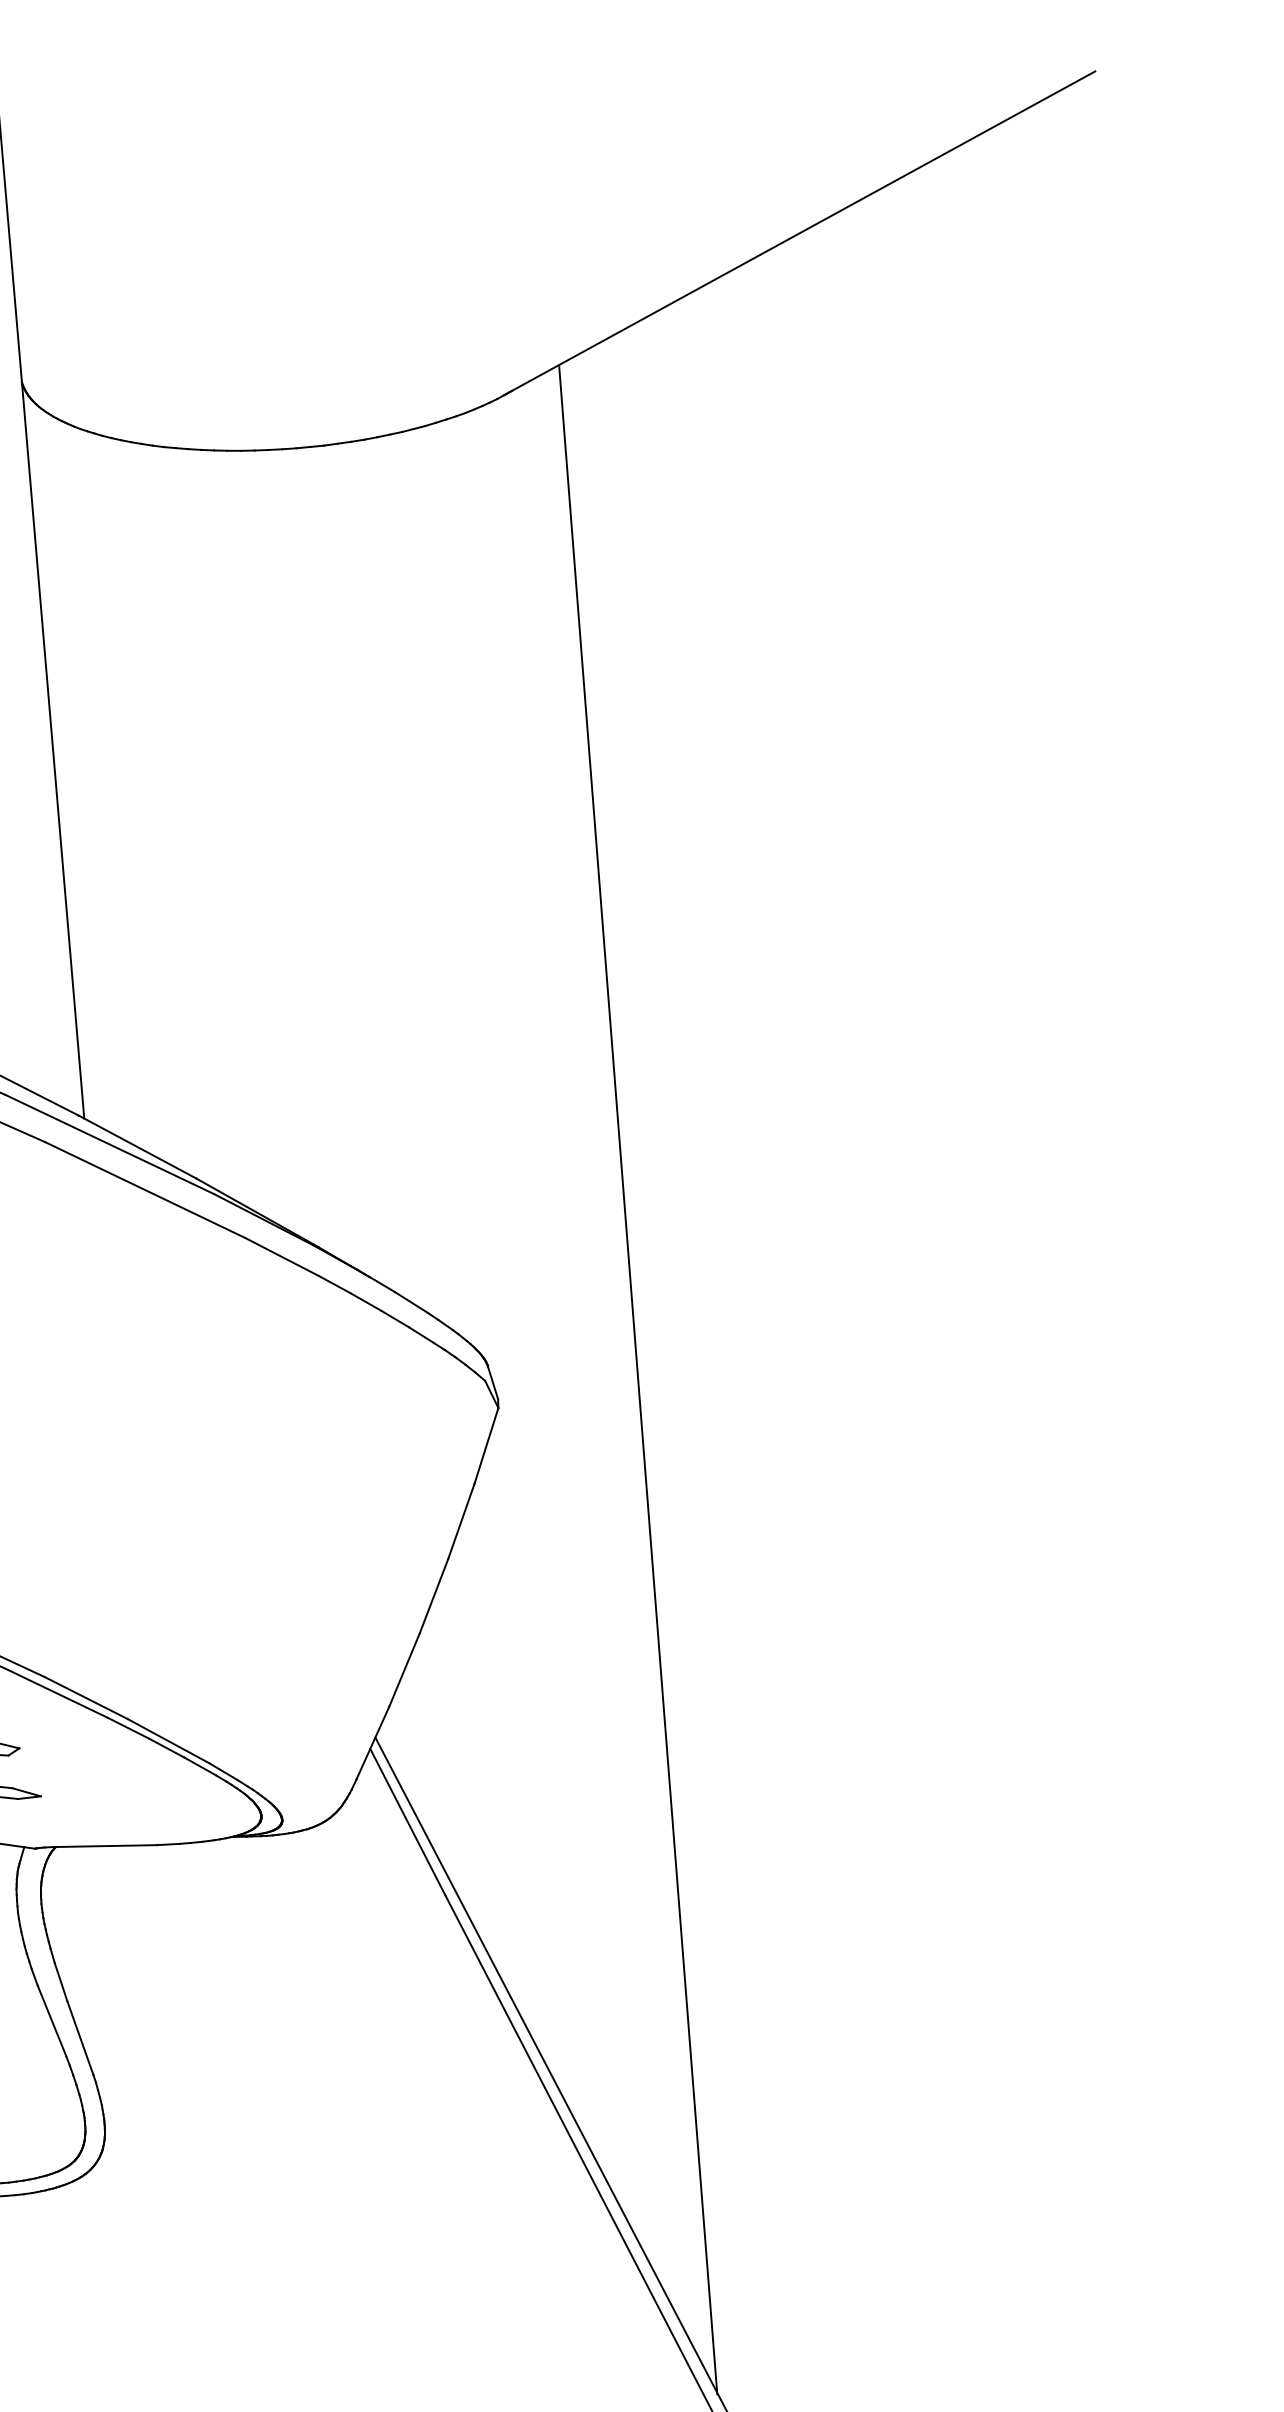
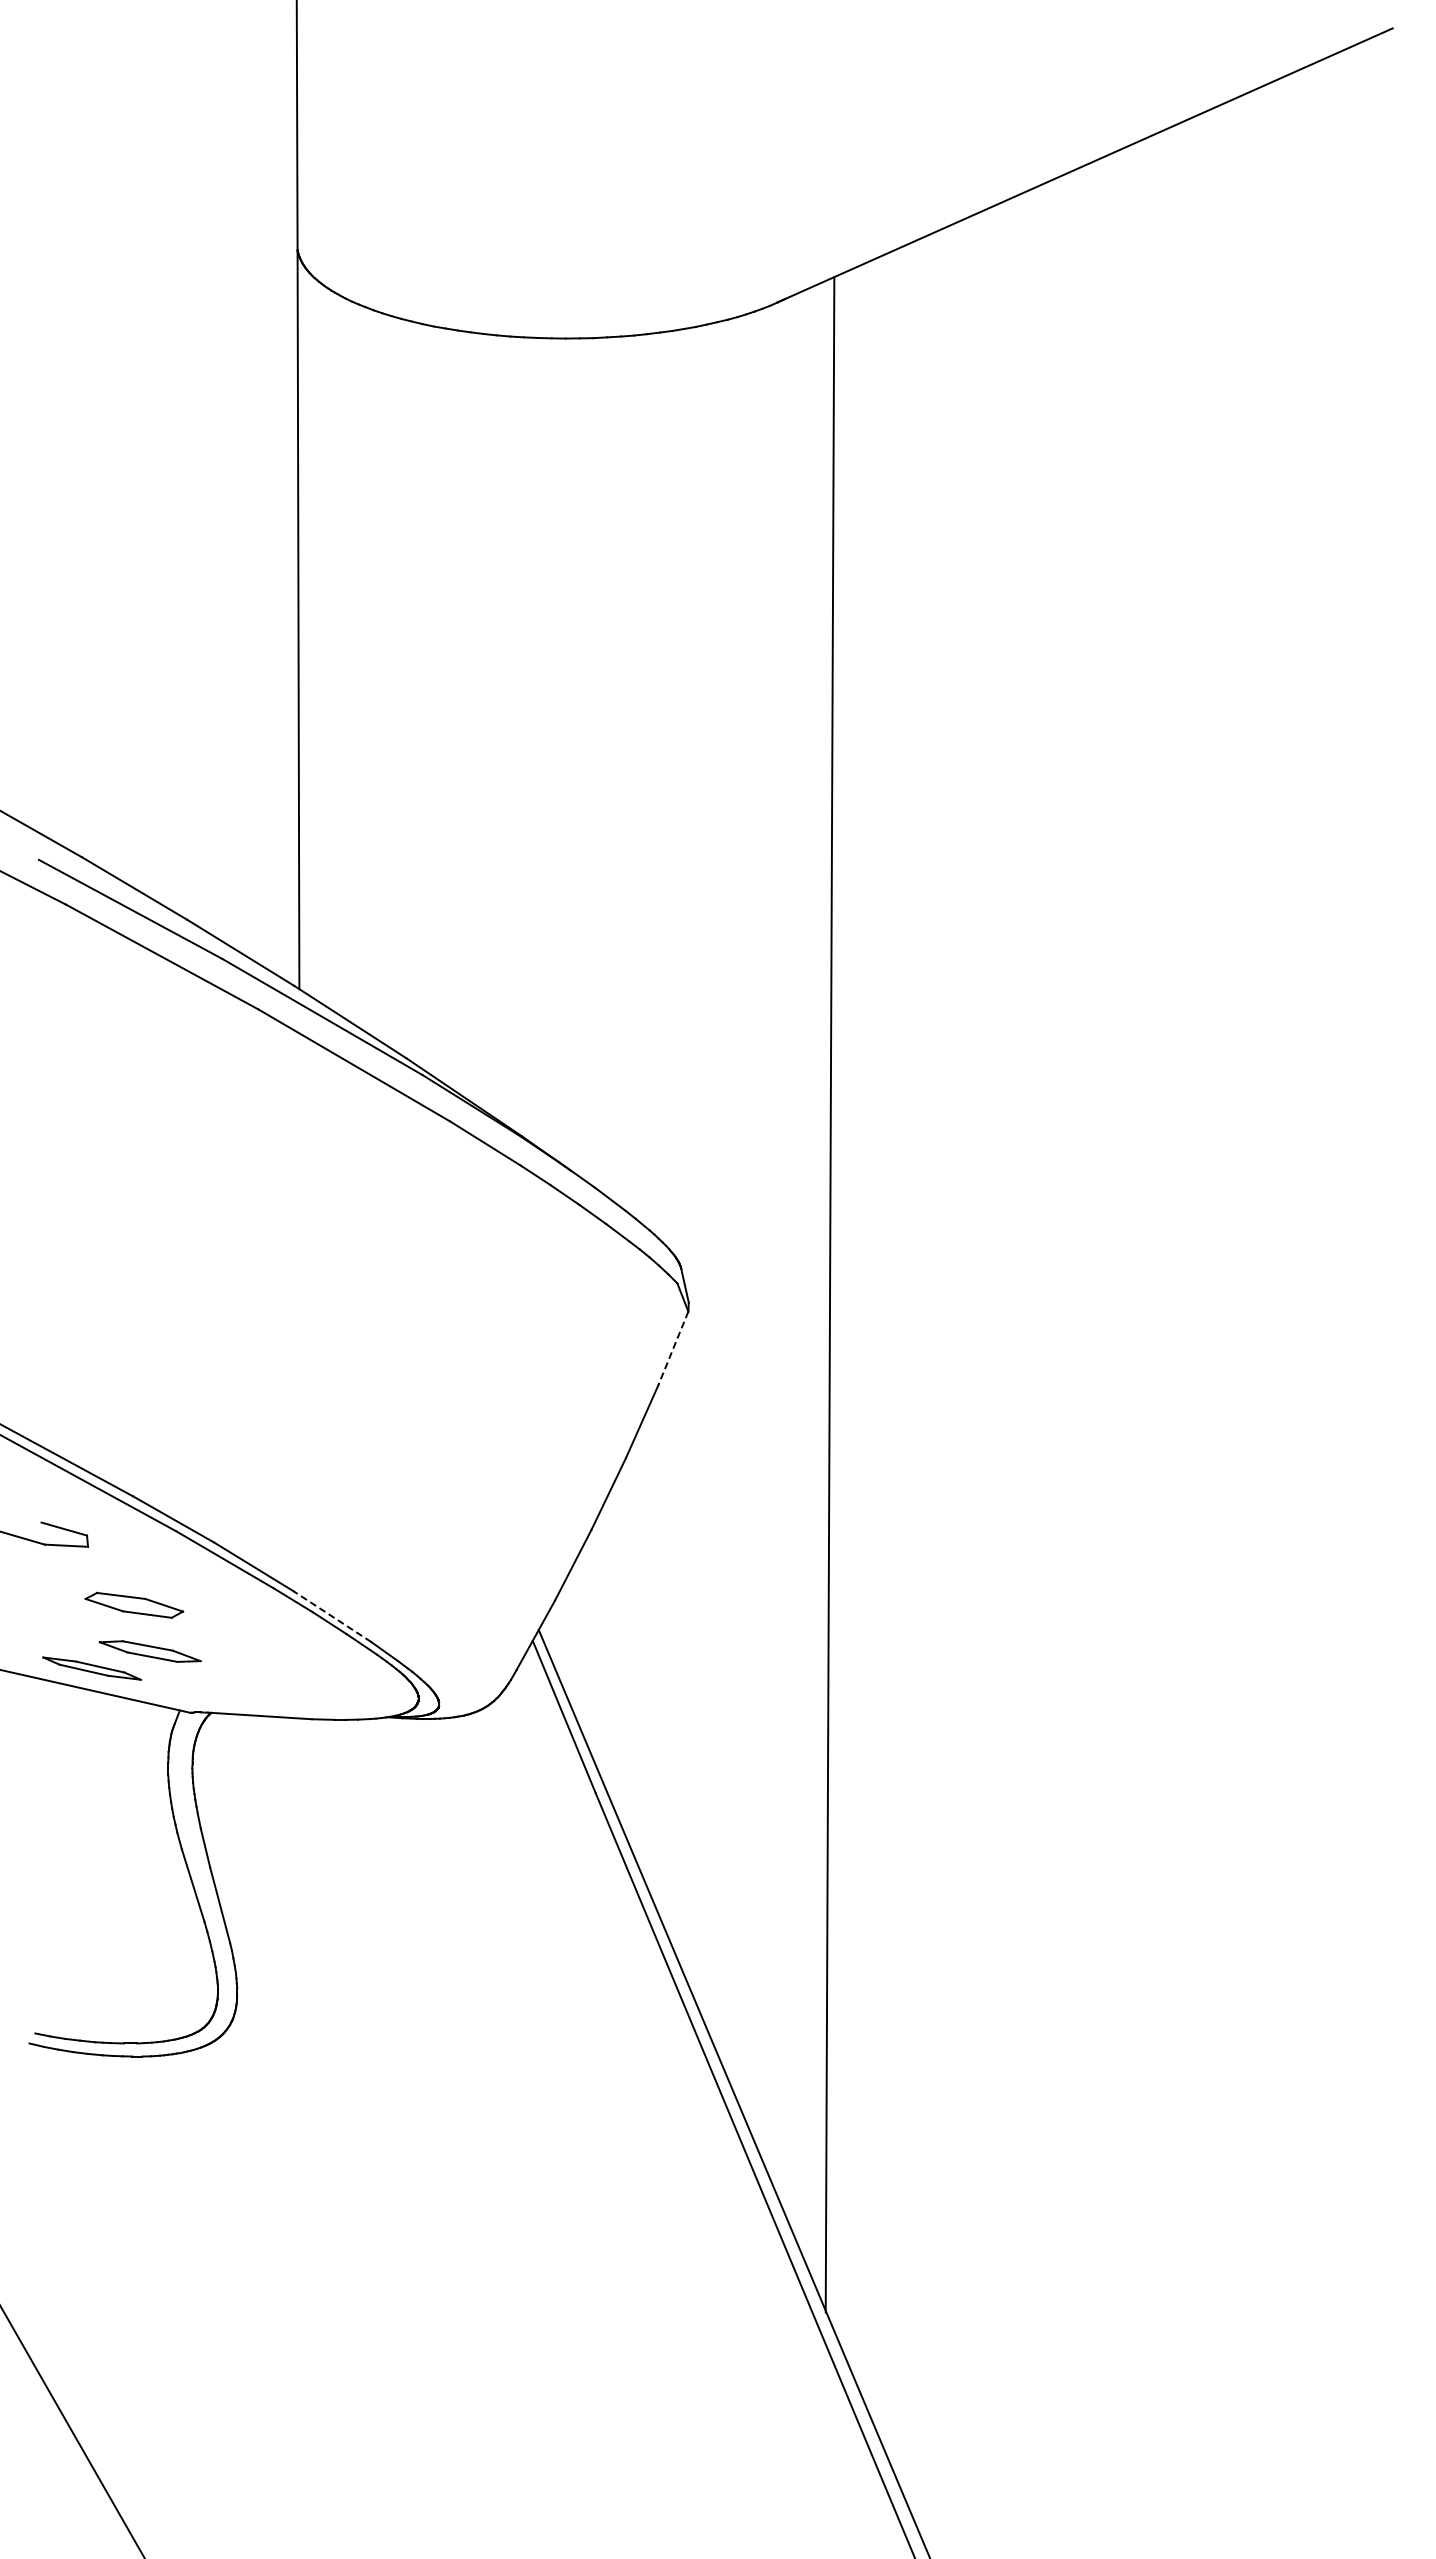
line: (486, 1446) -> (673, 1348), solid -> dashed
line: (168, 1741) -> (332, 1616), solid -> dashed

